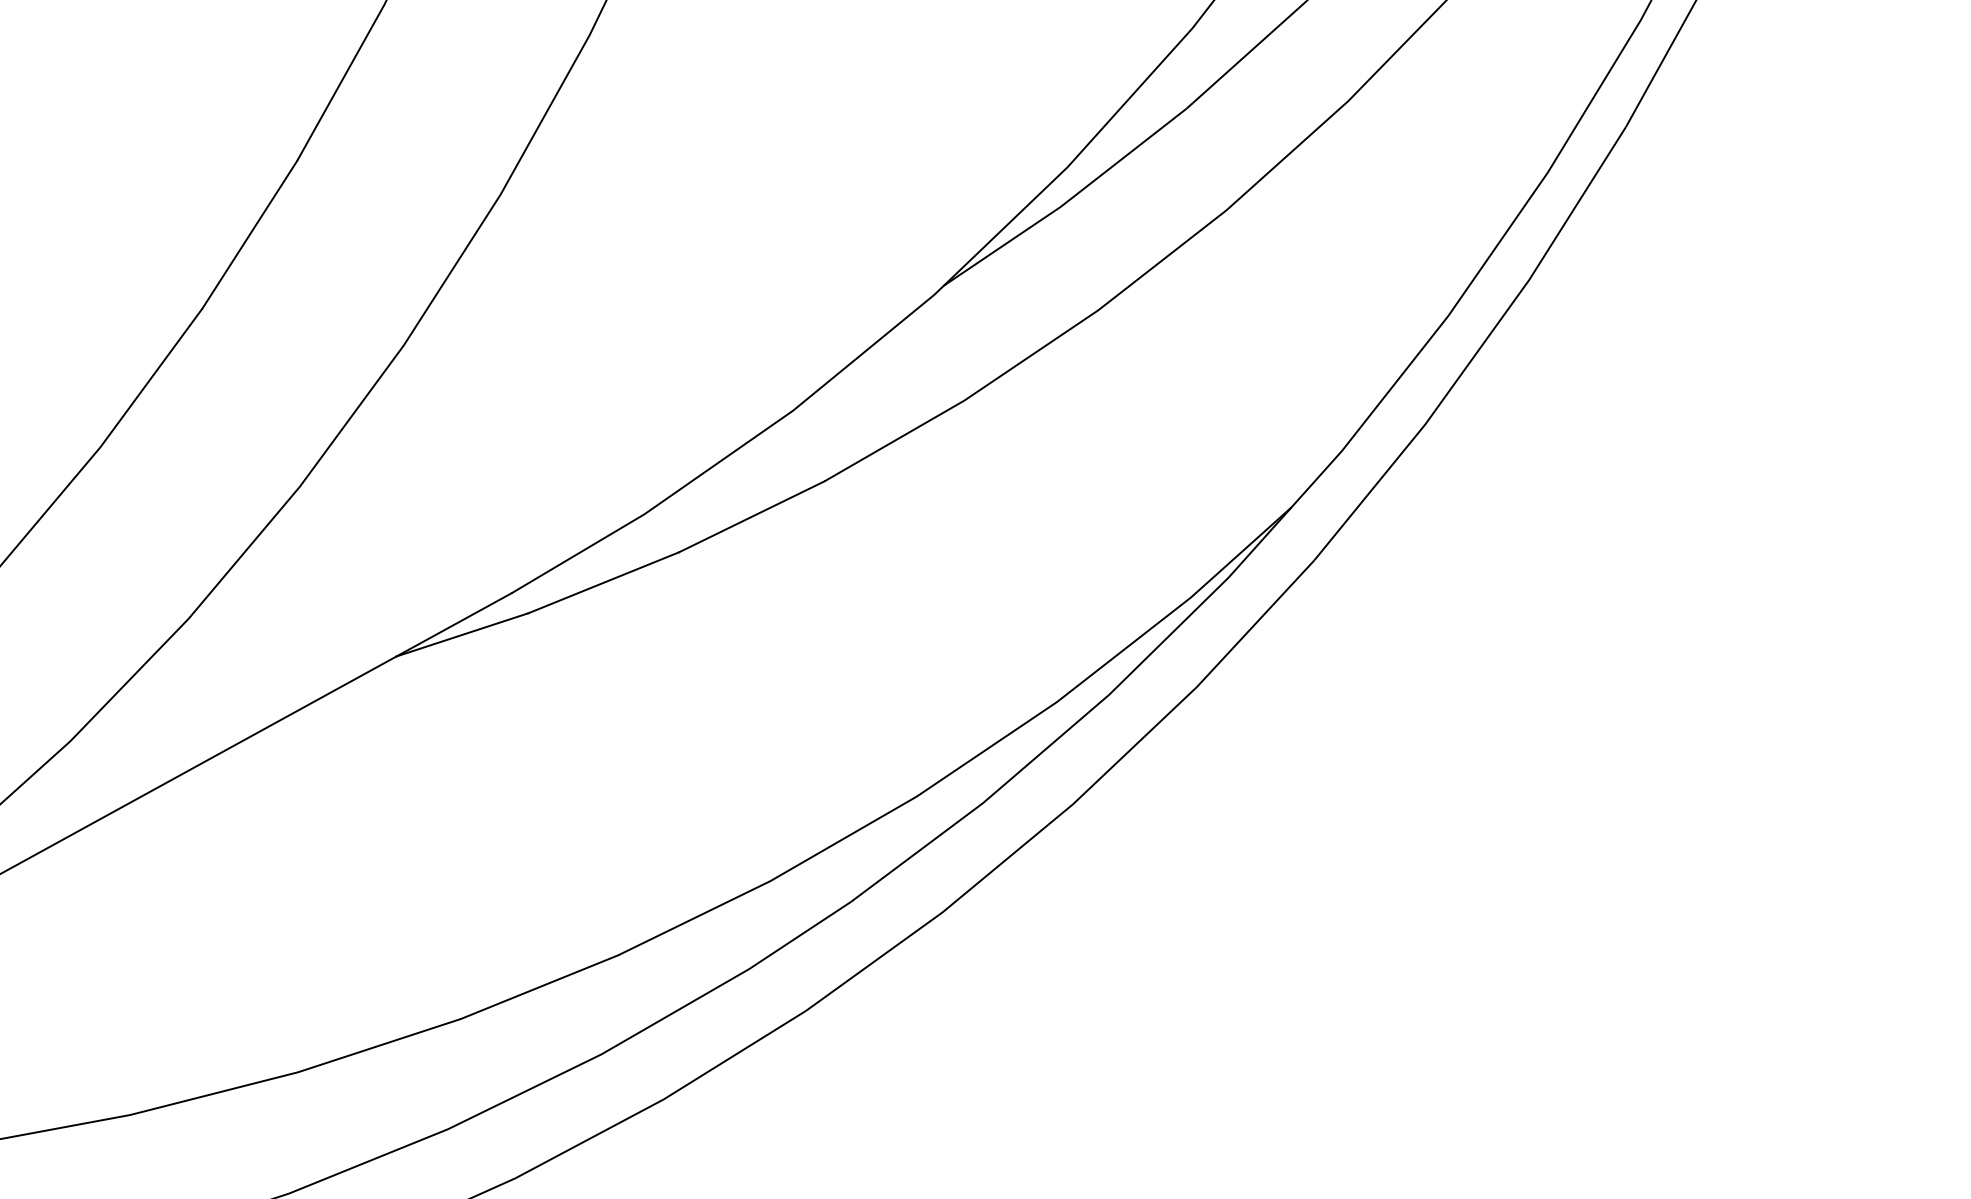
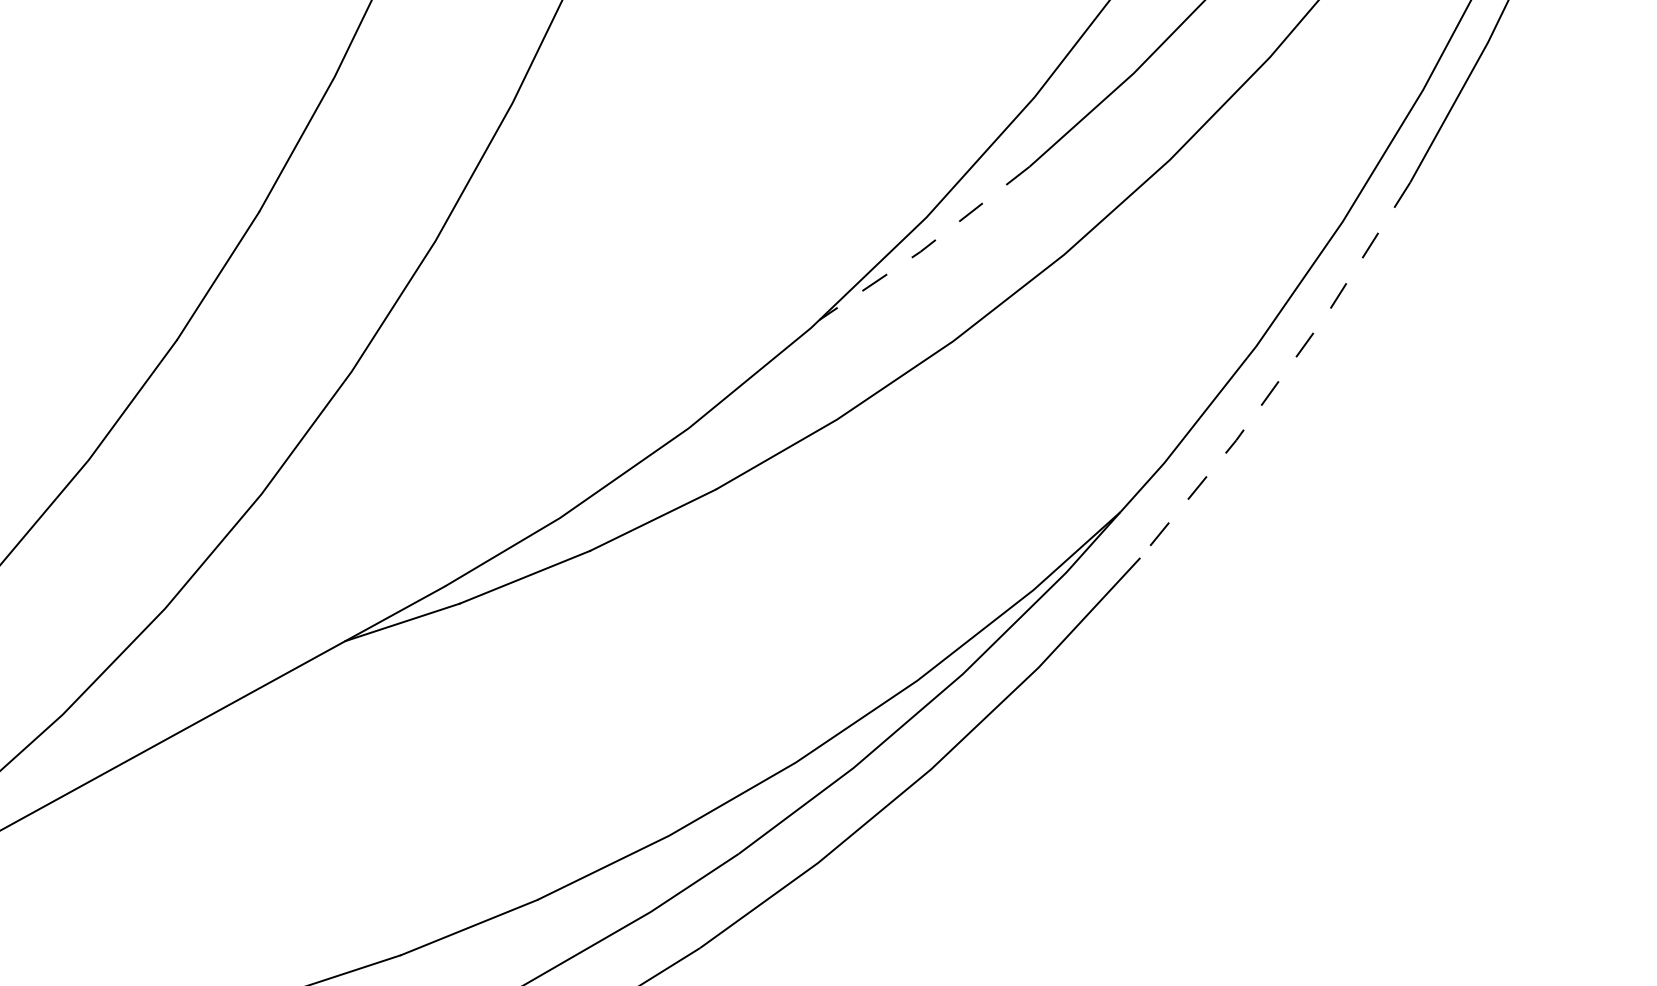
line: (1067, 201) -> (926, 247), solid -> dashed
line: (1478, 349) -> (1282, 375), solid -> dashed

